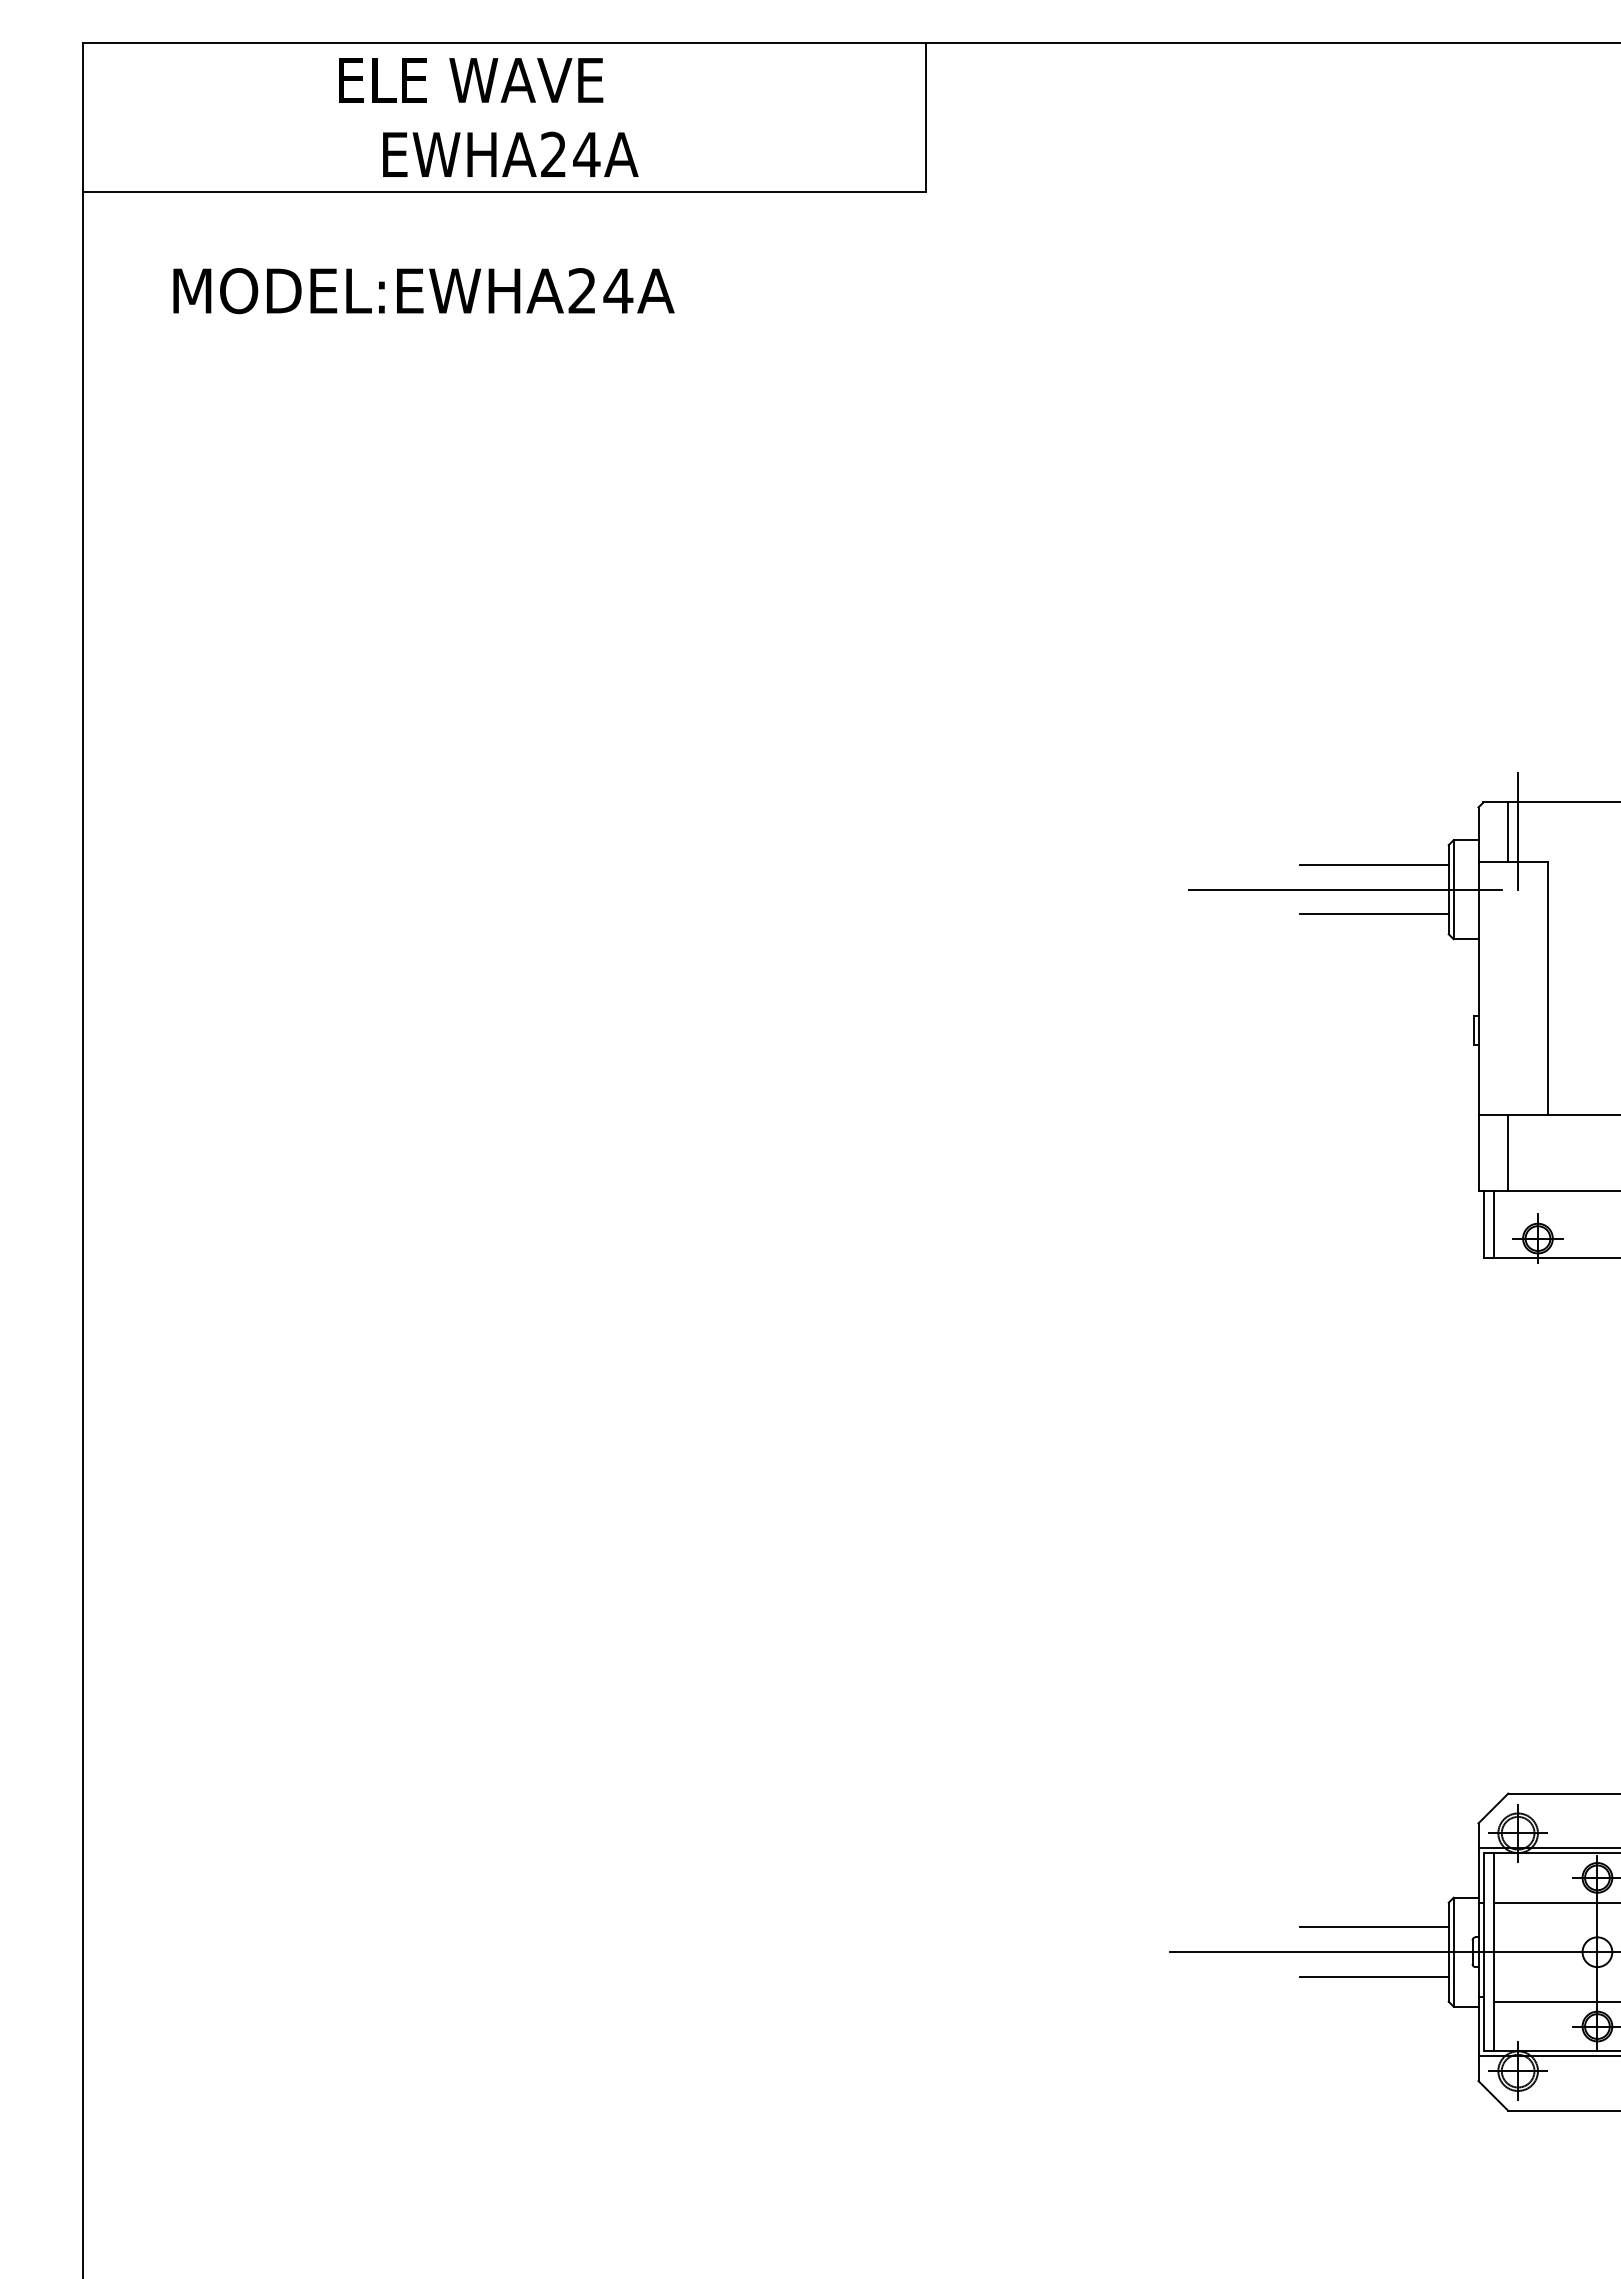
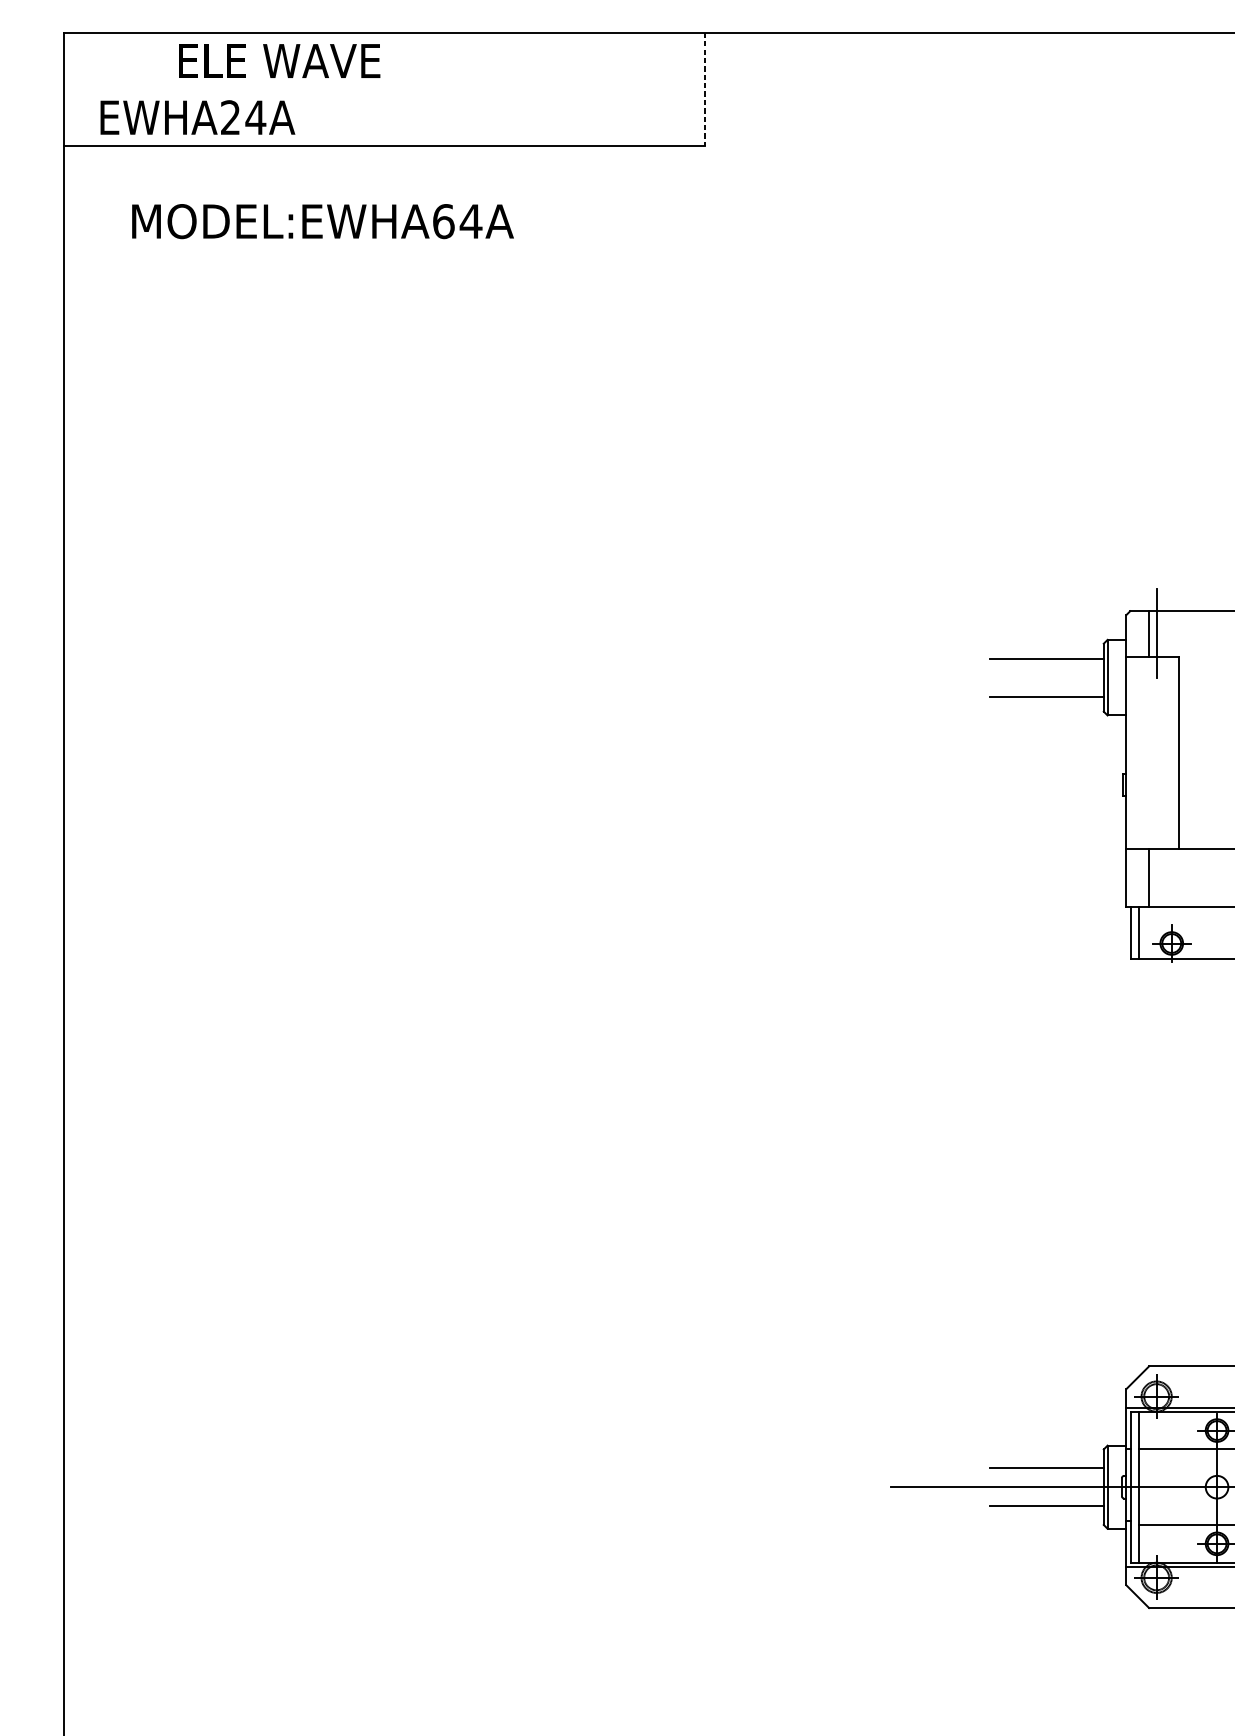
text: (471, 80) -> (279, 61), moved
line: (925, 118) -> (705, 90), solid -> dashed
text: (510, 153) -> (197, 116), moved
text: (582, 291) -> (443, 221), MODEL:EWHA24A -> MODEL:EWHA64A
line: (1344, 889) -> (1024, 677), removed

